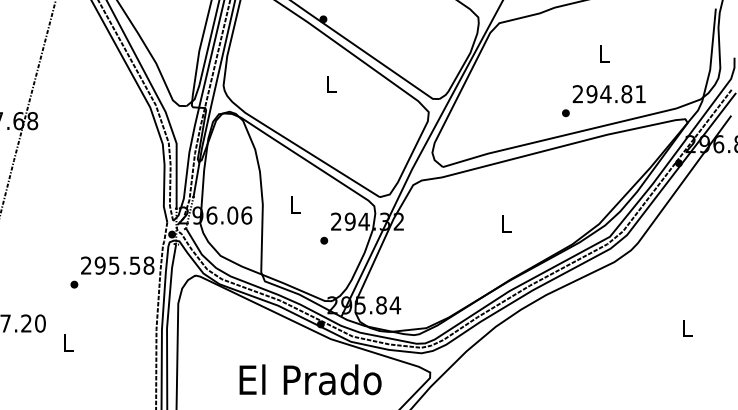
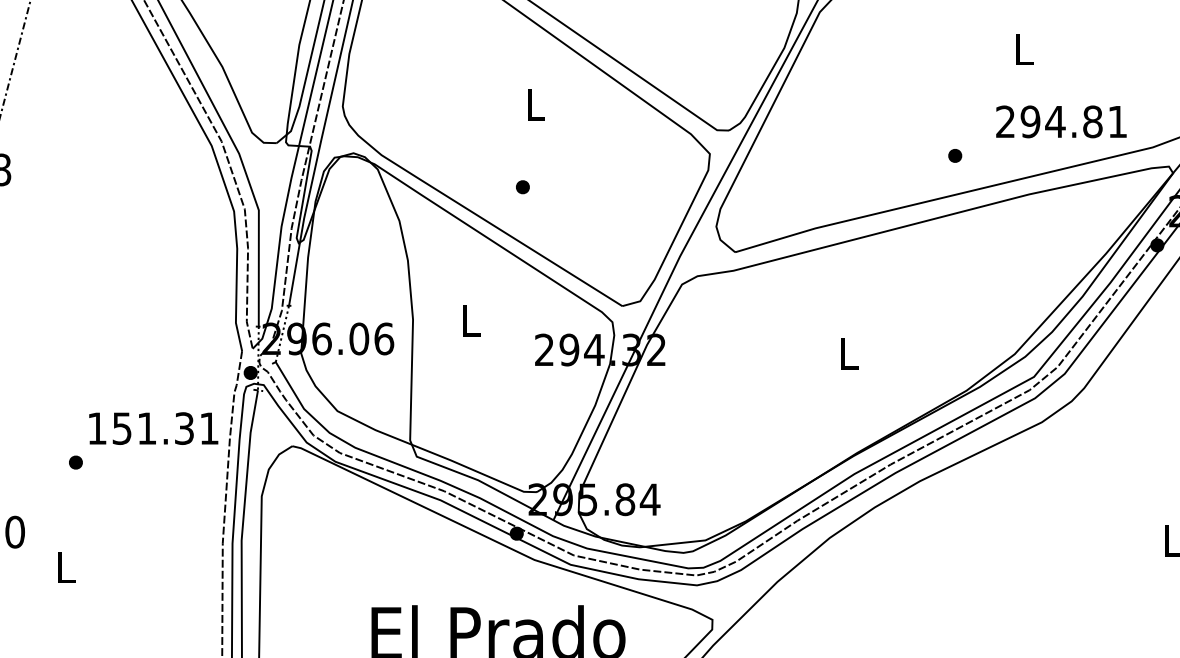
text: (608, 94) -> (1060, 122), moved
part: (324, 240) -> (523, 186), moved
text: (117, 265) -> (153, 428), 295.58 -> 151.31

